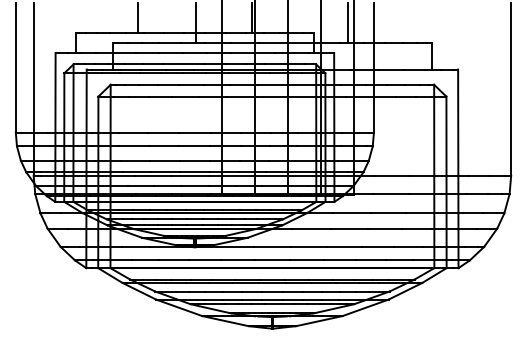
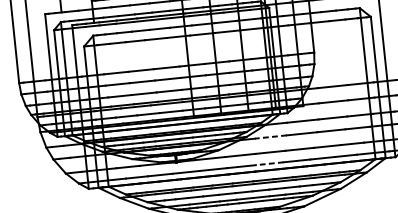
line: (310, 228) -> (270, 137), solid -> dashed
line: (306, 260) -> (269, 163), solid -> dashed

